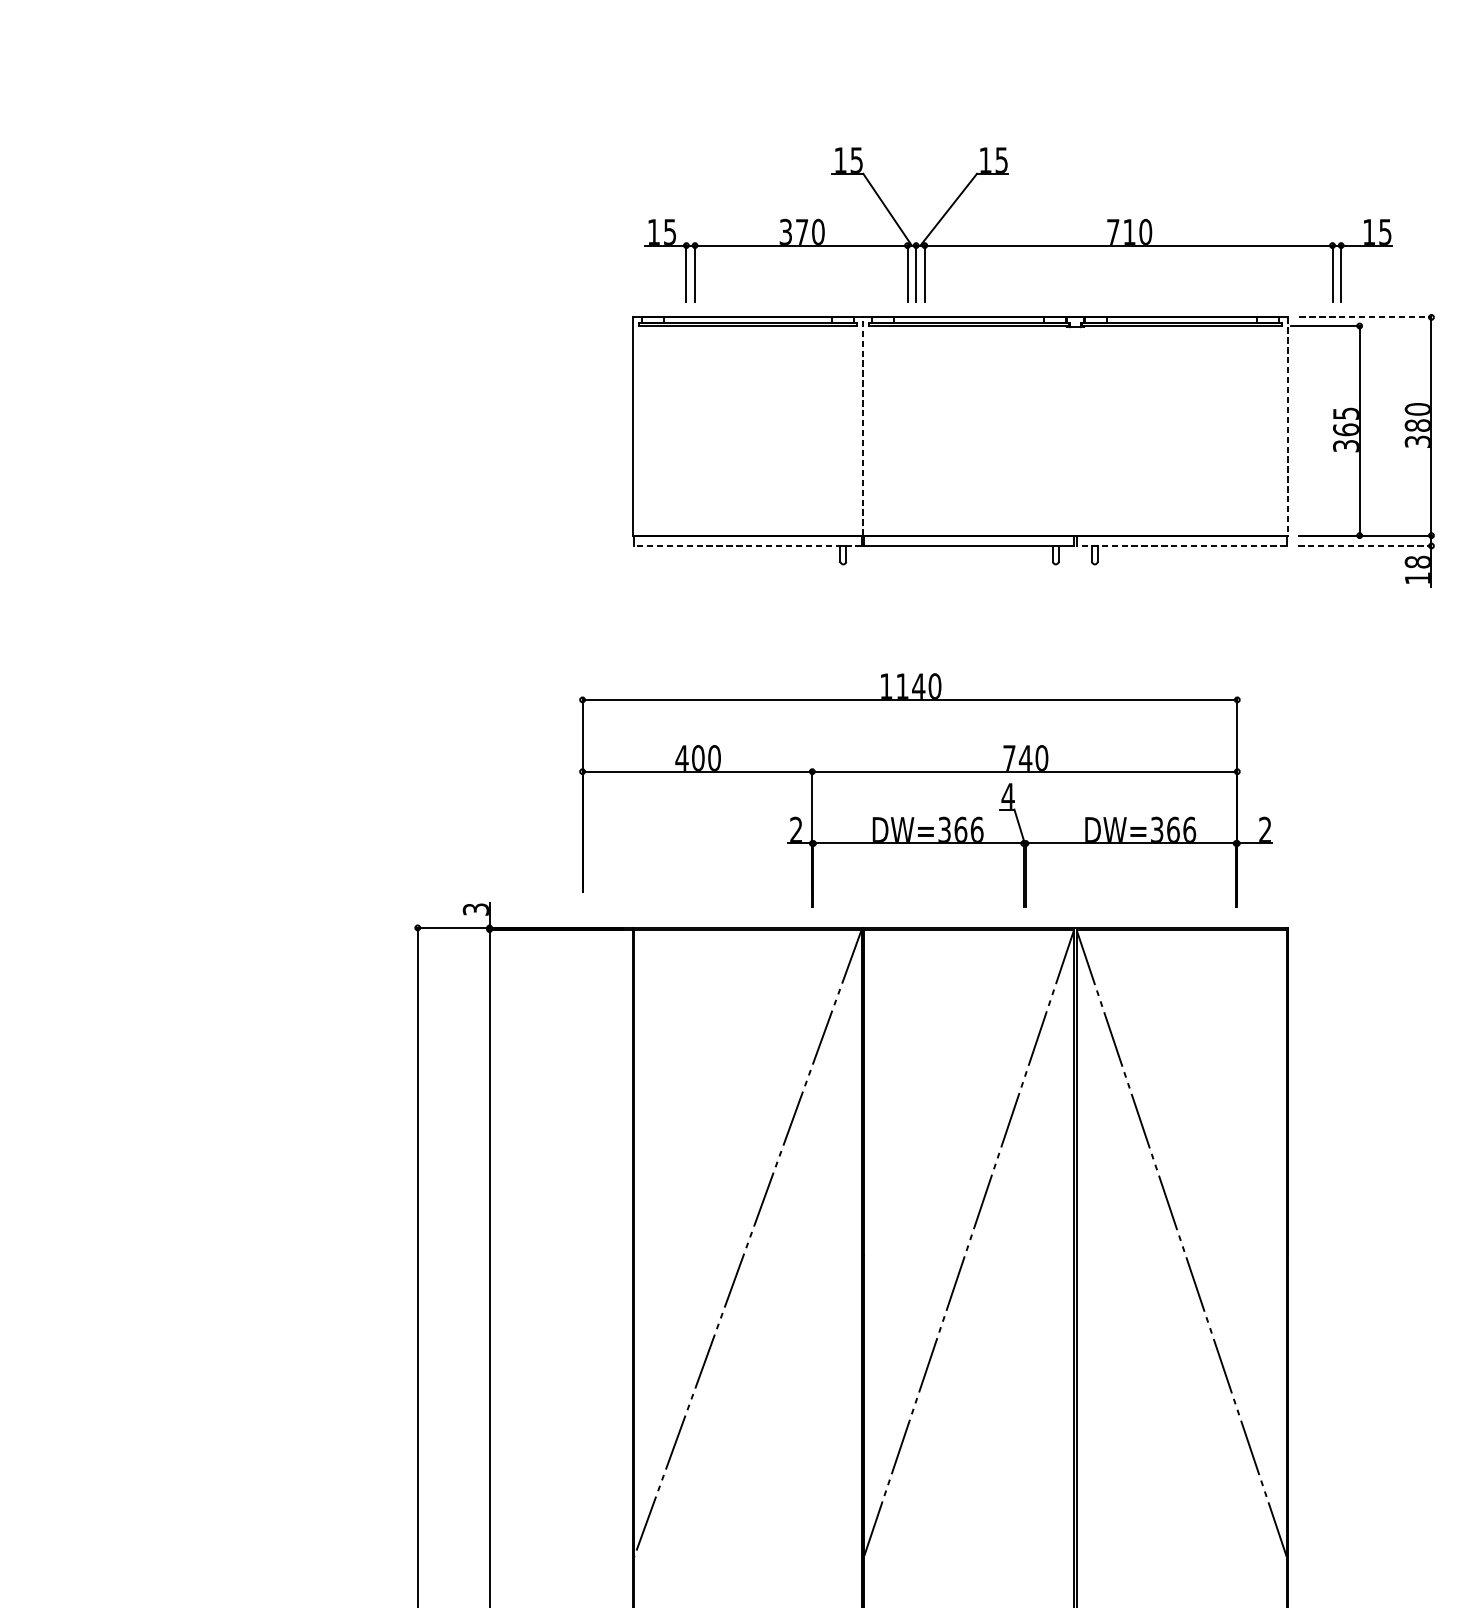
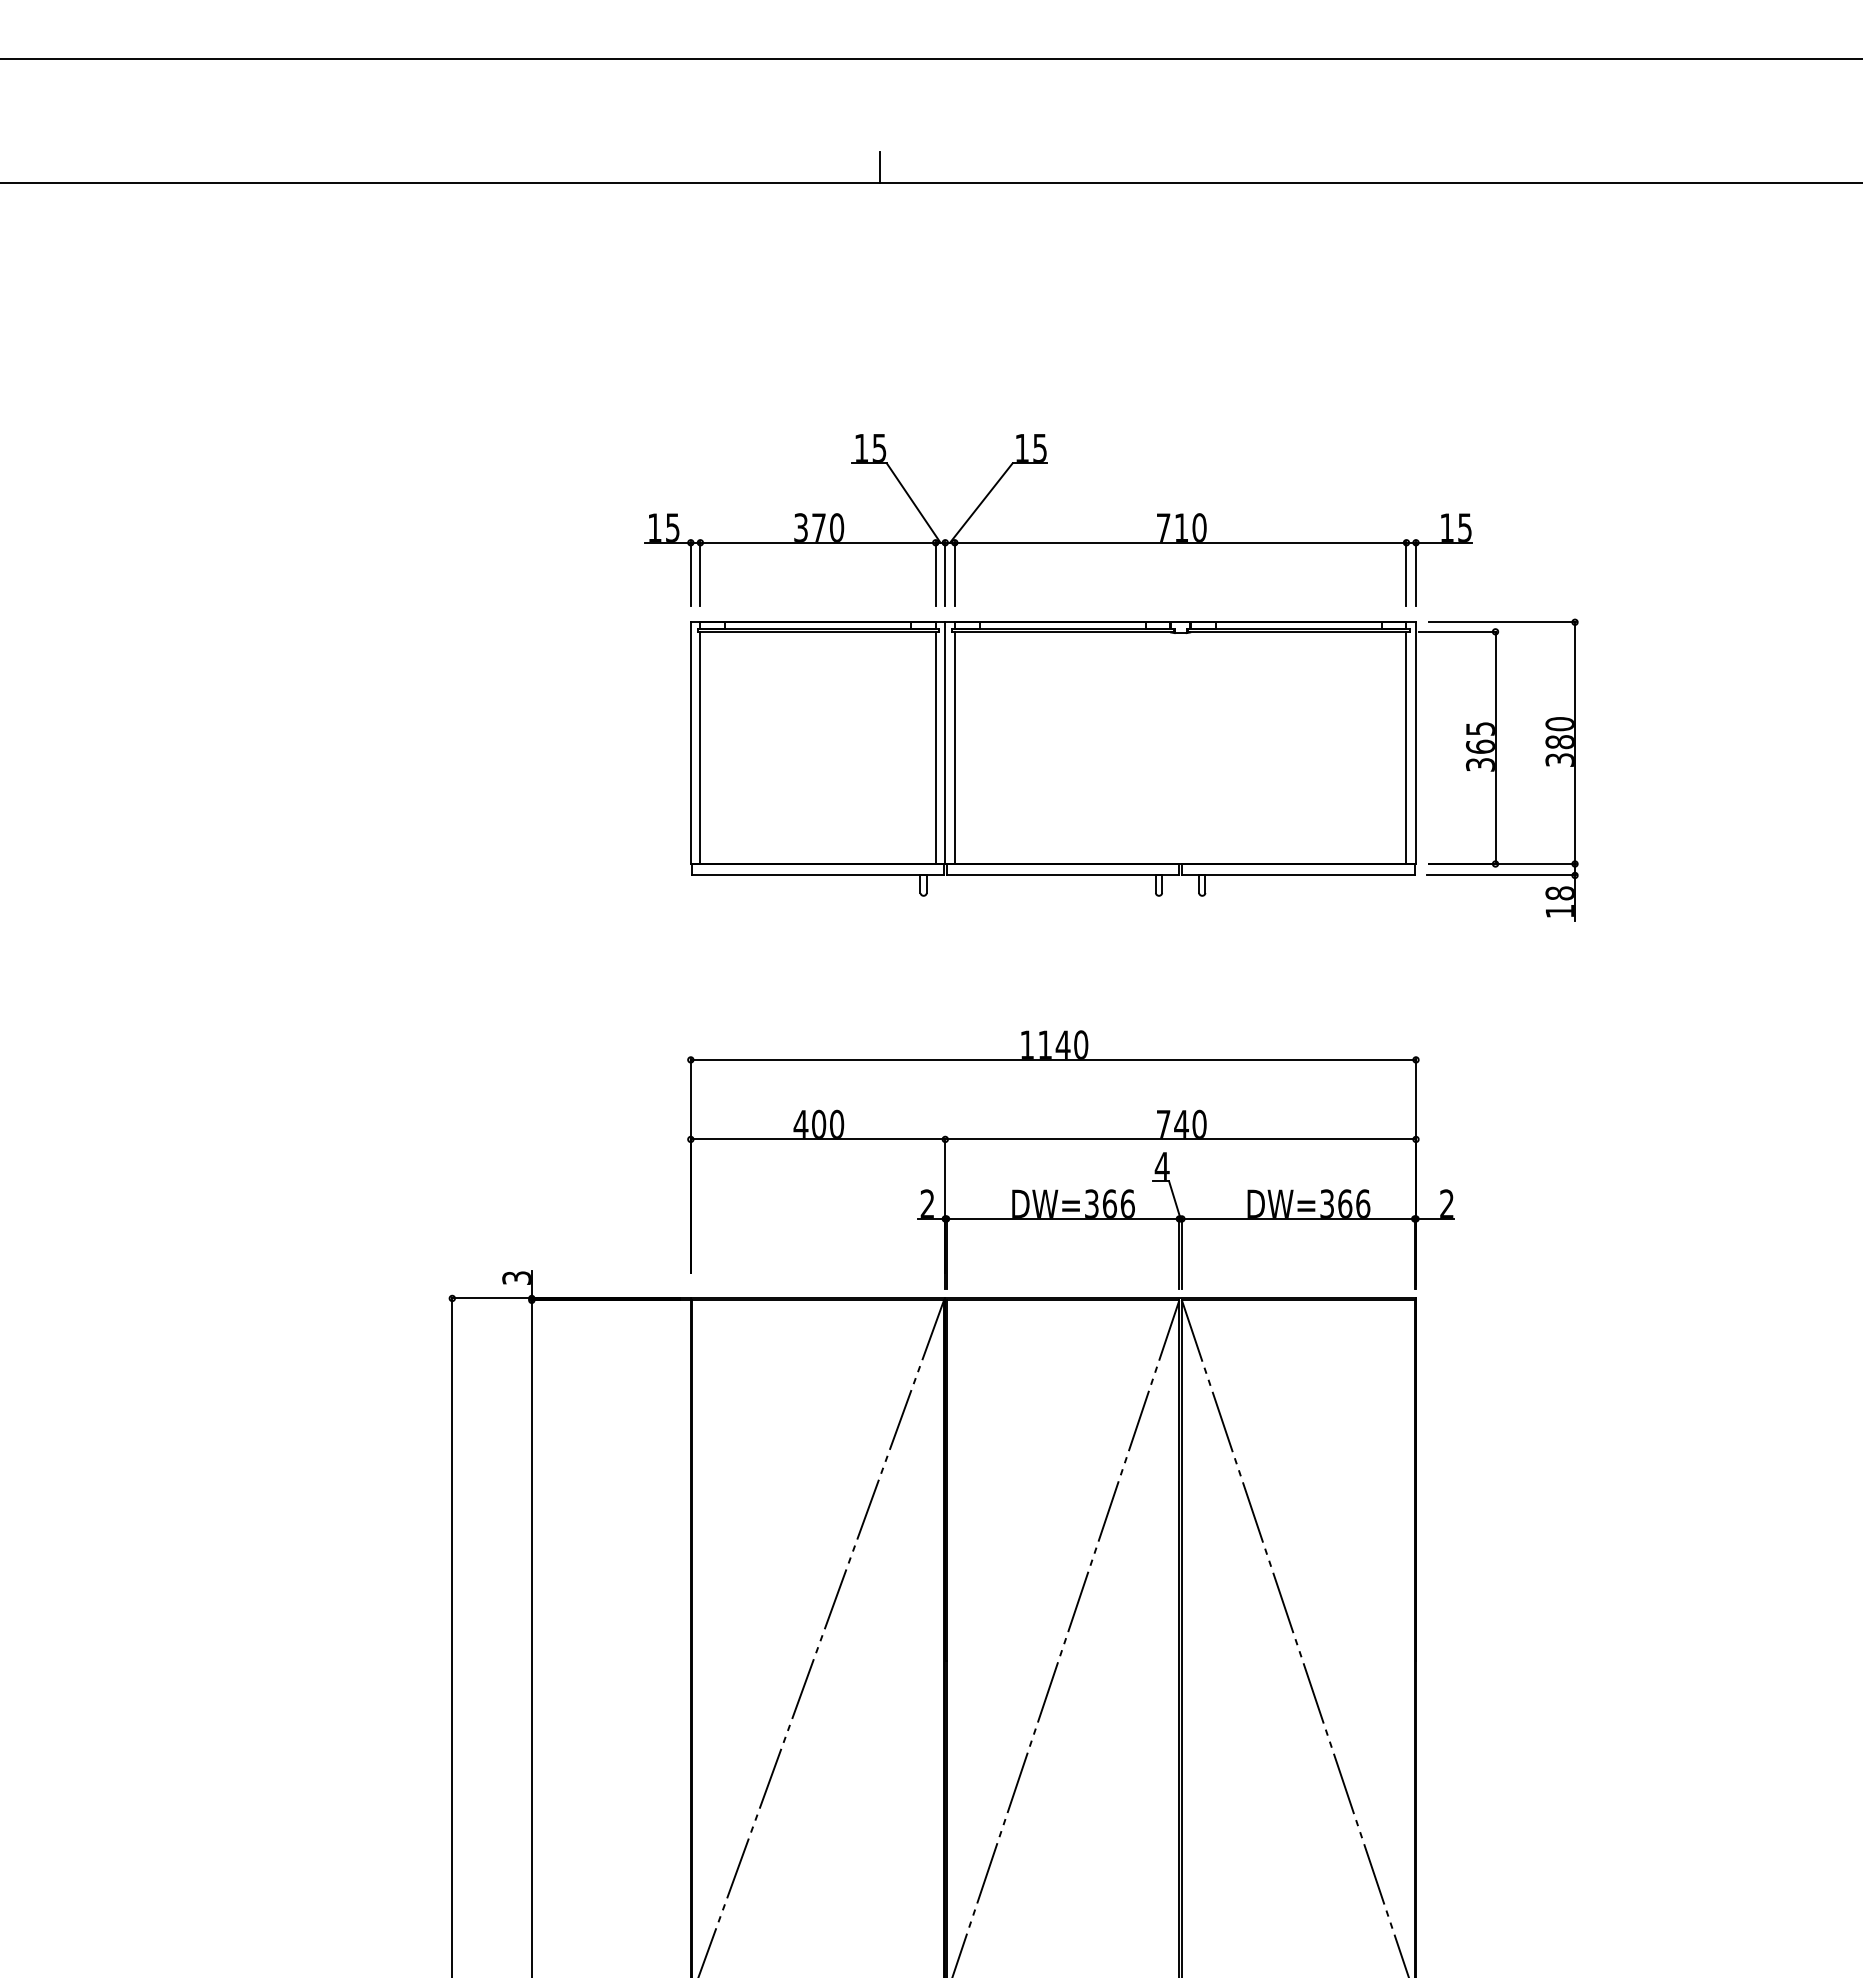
part: (1018, 245) -> (1058, 542), moved
line: (1365, 317) -> (1502, 622), dashed -> solid
line: (863, 426) -> (945, 743), dashed -> solid
line: (1287, 426) -> (1415, 743), dashed -> solid
line: (641, 430) -> (700, 747), added
line: (854, 430) -> (935, 747), added
line: (871, 430) -> (954, 747), added
line: (1279, 430) -> (1406, 747), added
line: (748, 546) -> (818, 875), dashed -> solid
line: (1180, 546) -> (1297, 875), dashed -> solid
line: (1365, 546) -> (1502, 875), dashed -> solid
part: (925, 789) -> (1070, 1159), moved

